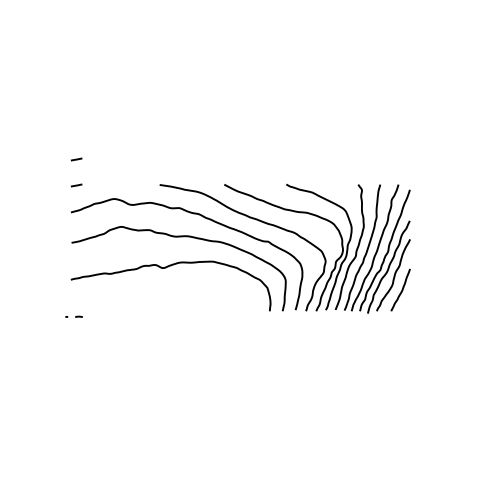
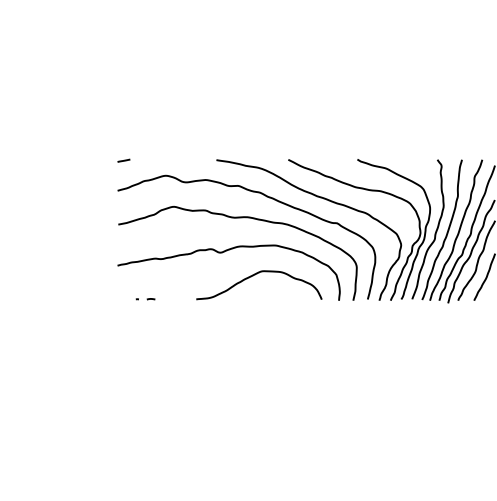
curve: (76, 159) -> (123, 131), removed
curve: (193, 289) -> (254, 276), added
part: (73, 316) -> (144, 298), moved

